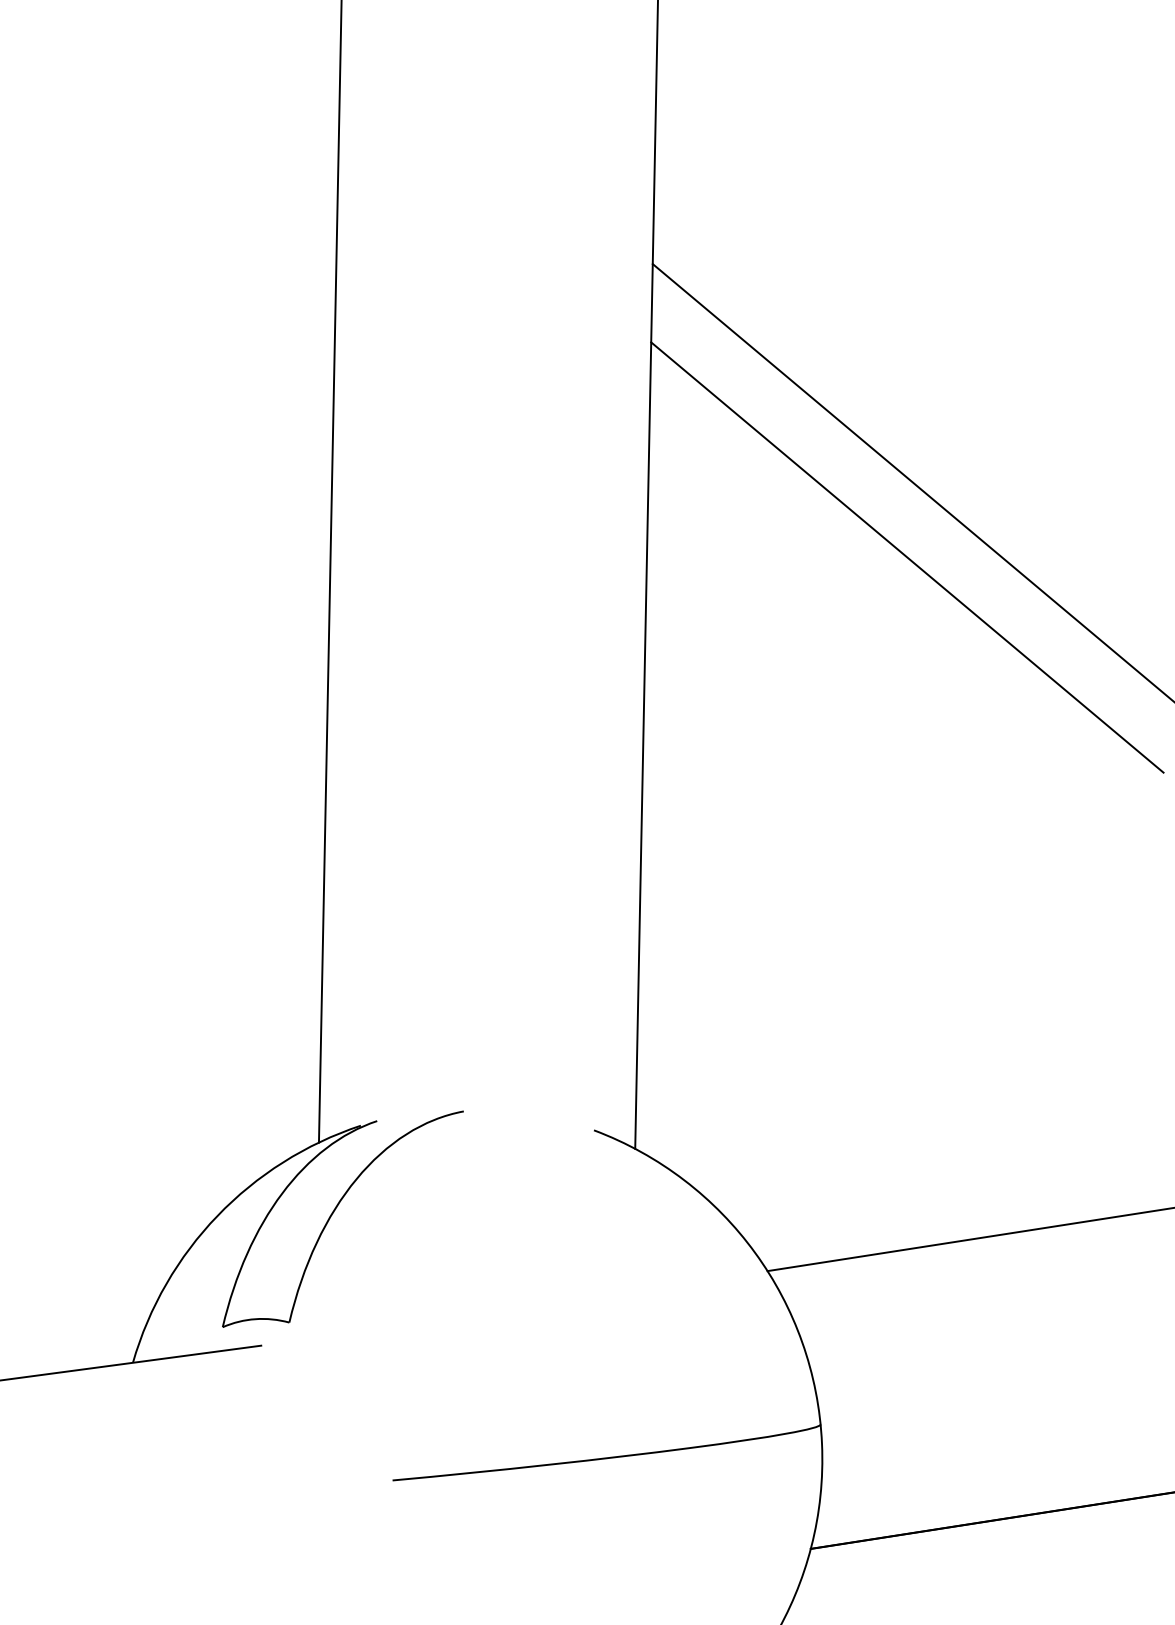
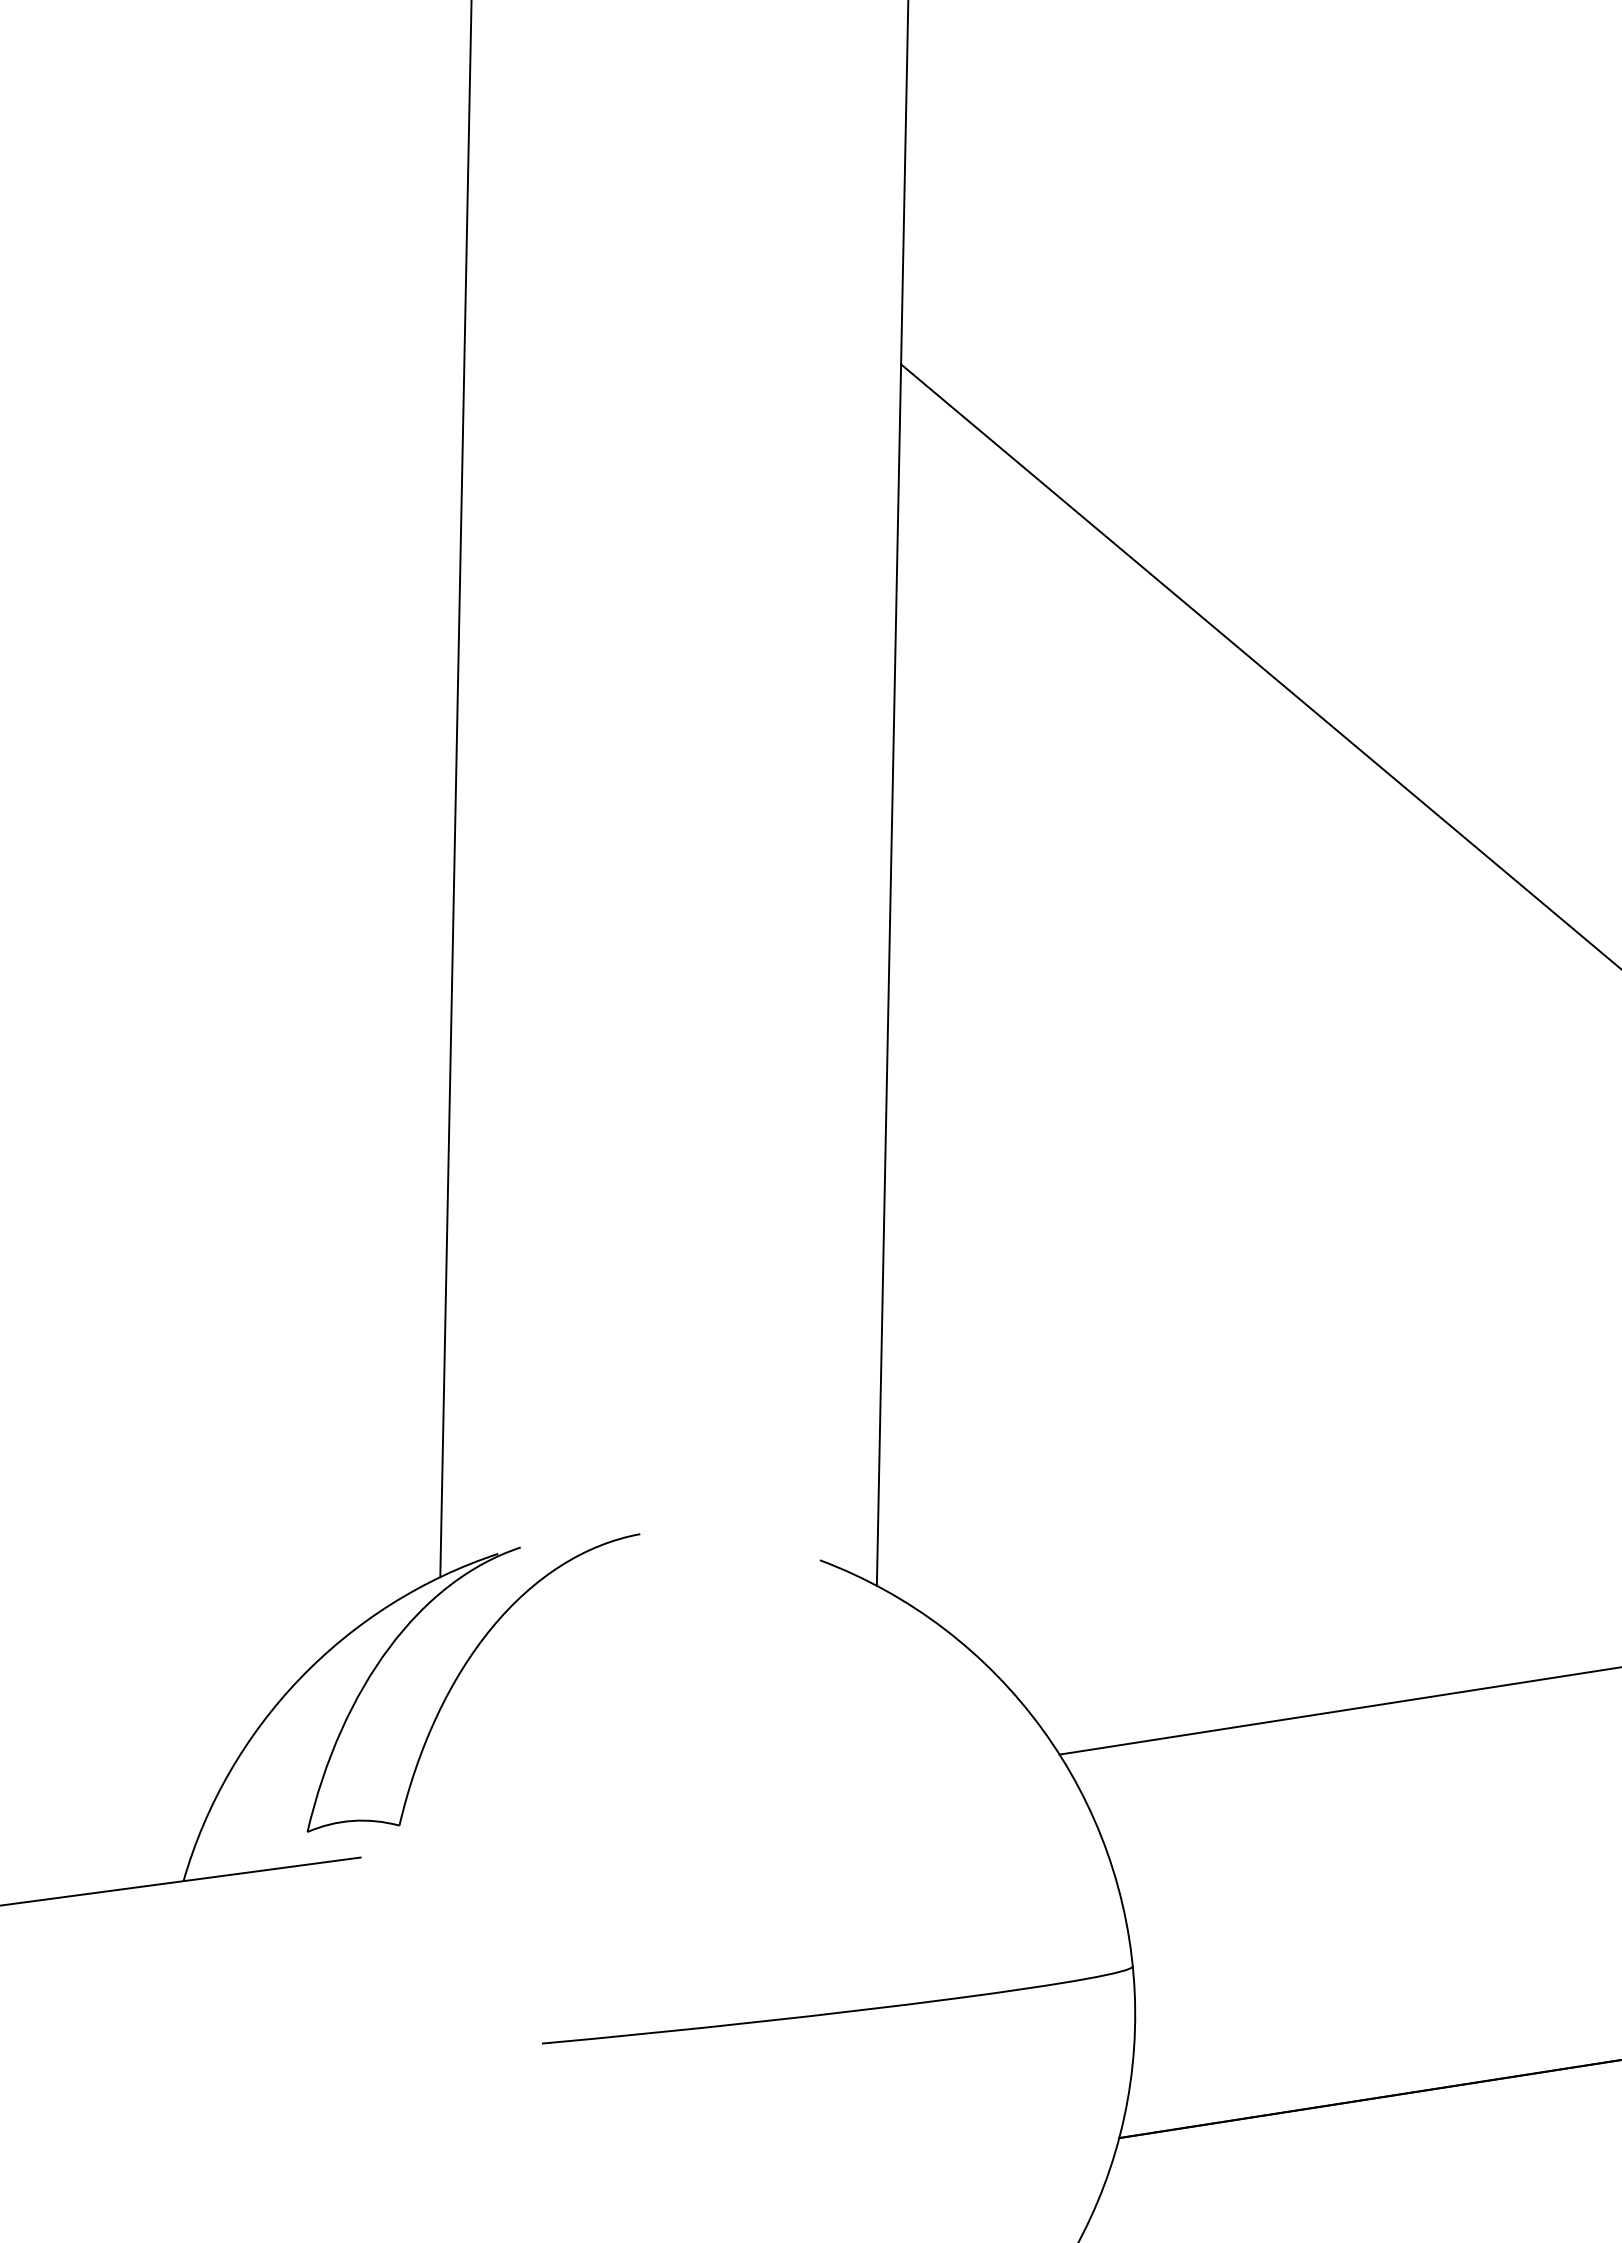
line: (907, 557) -> (1252, 769), removed

